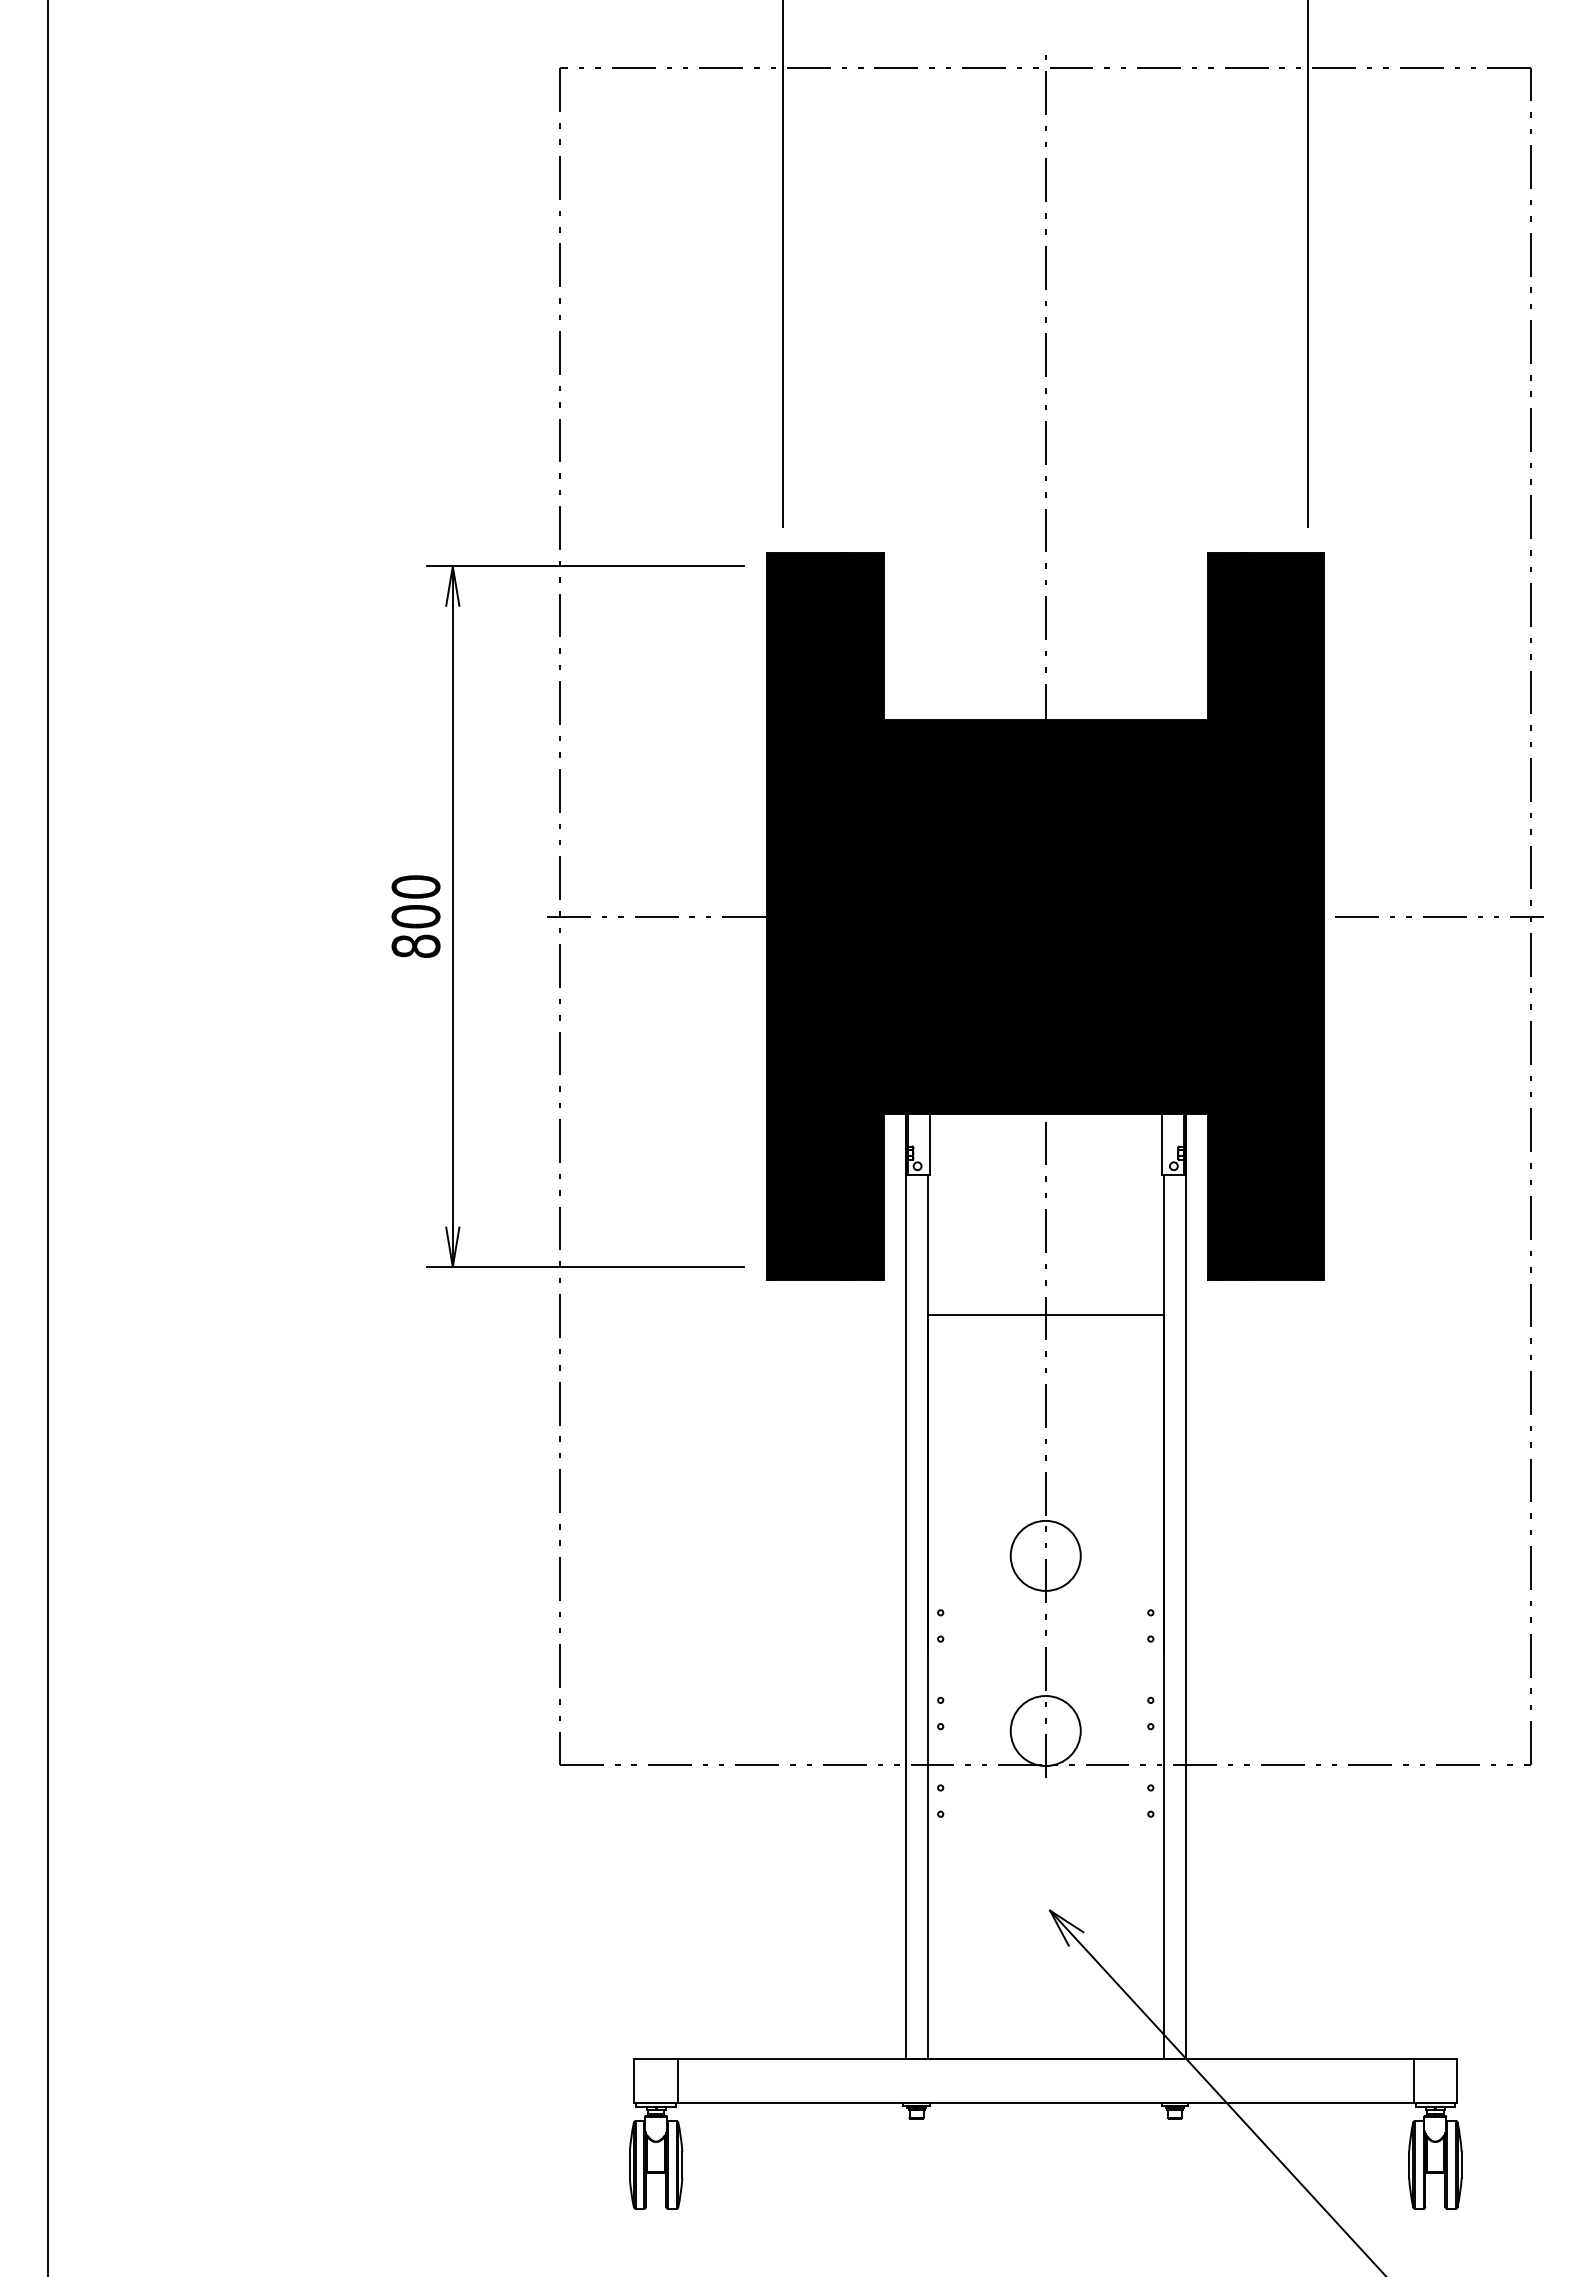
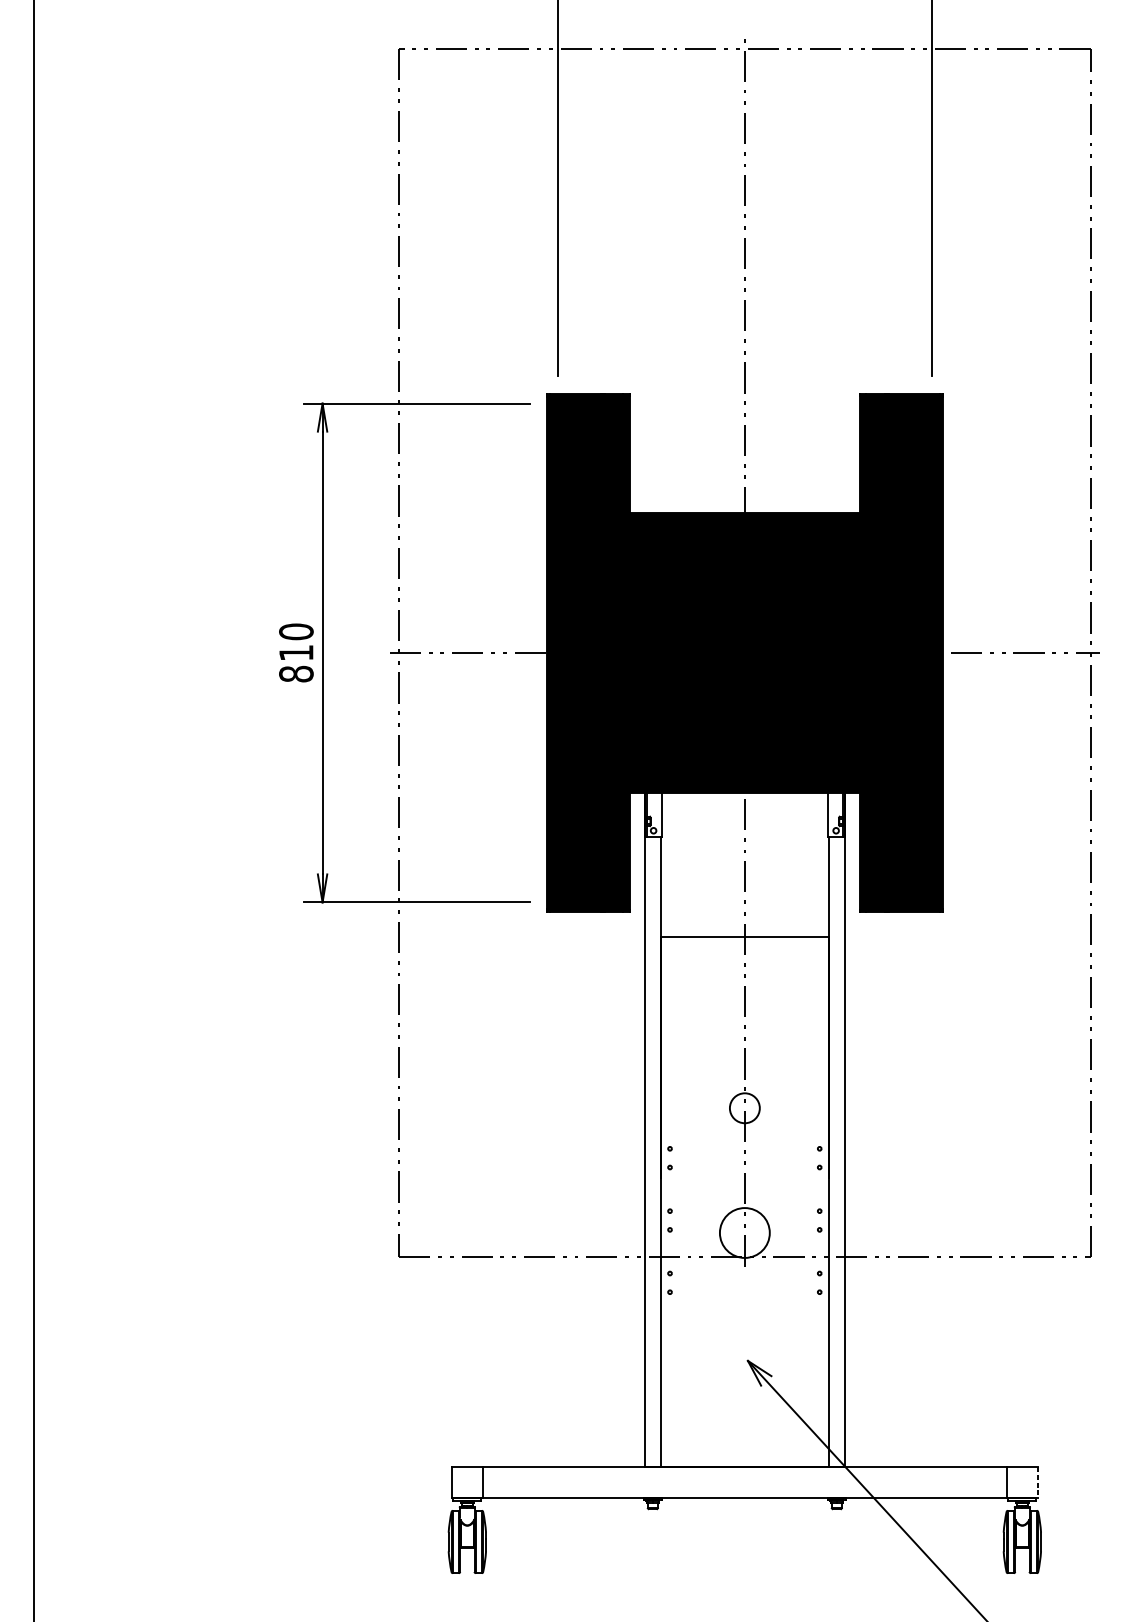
text: (415, 916) -> (296, 652), 800 -> 810
circle: (1045, 1555) -> (744, 1107), size x0.6
line: (1457, 2081) -> (1038, 1482), solid -> dashed

